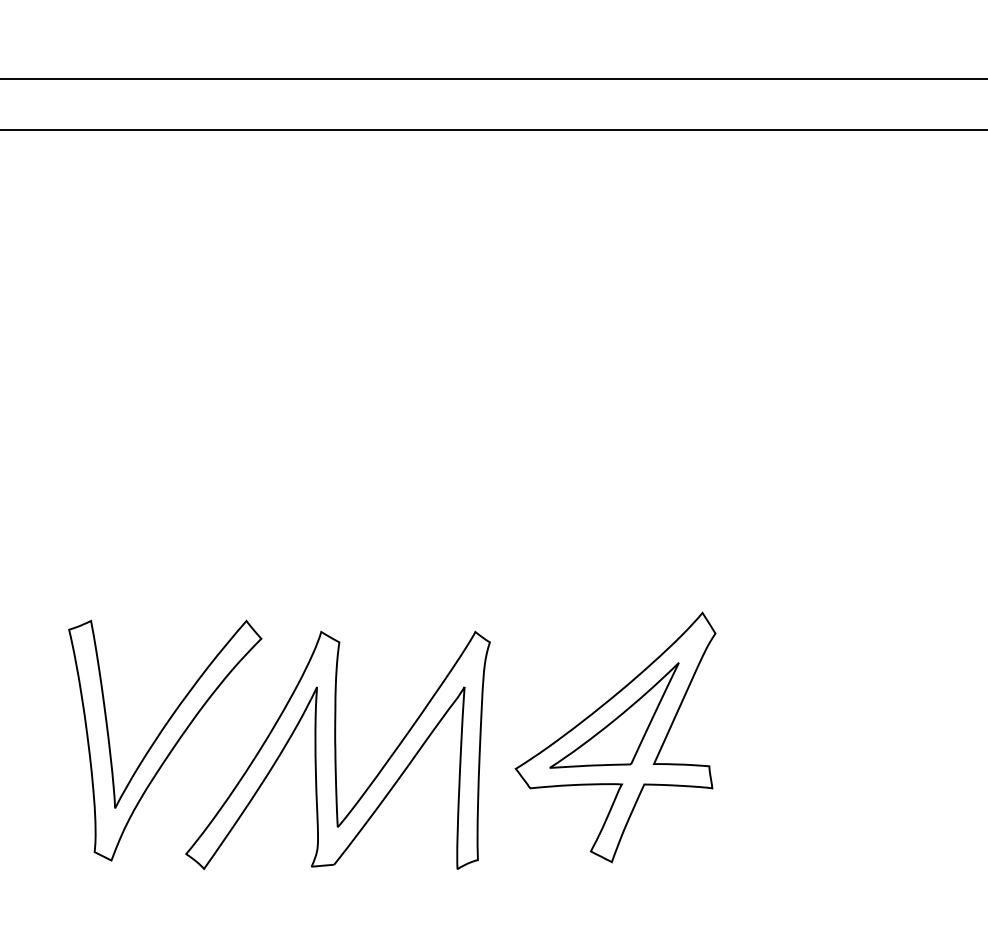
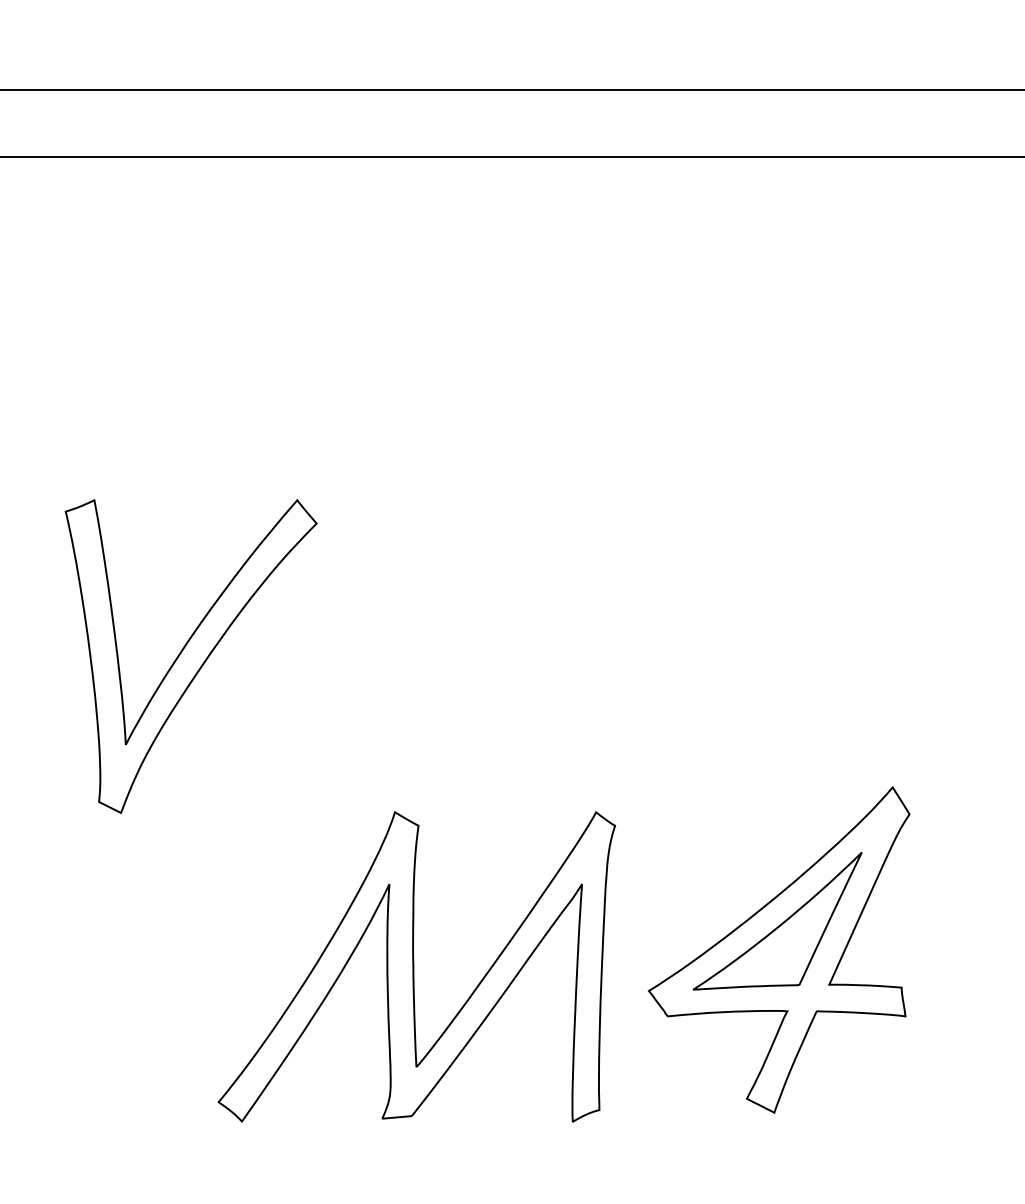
part: (165, 740) -> (191, 656), moved

